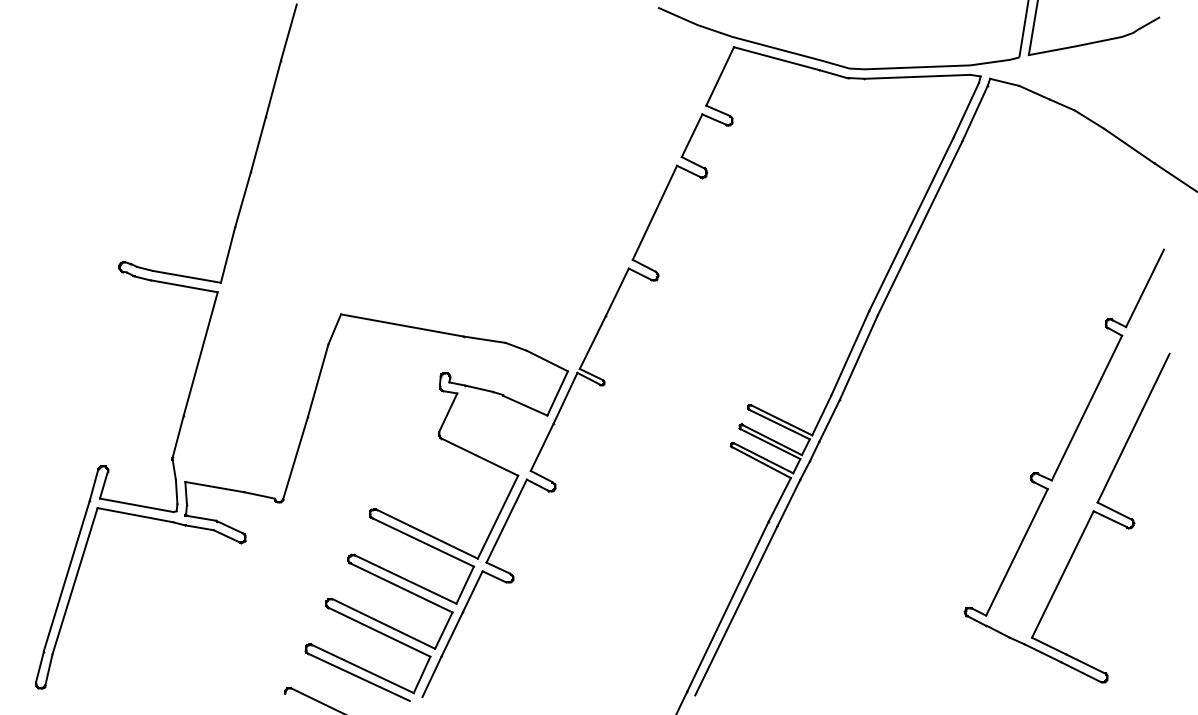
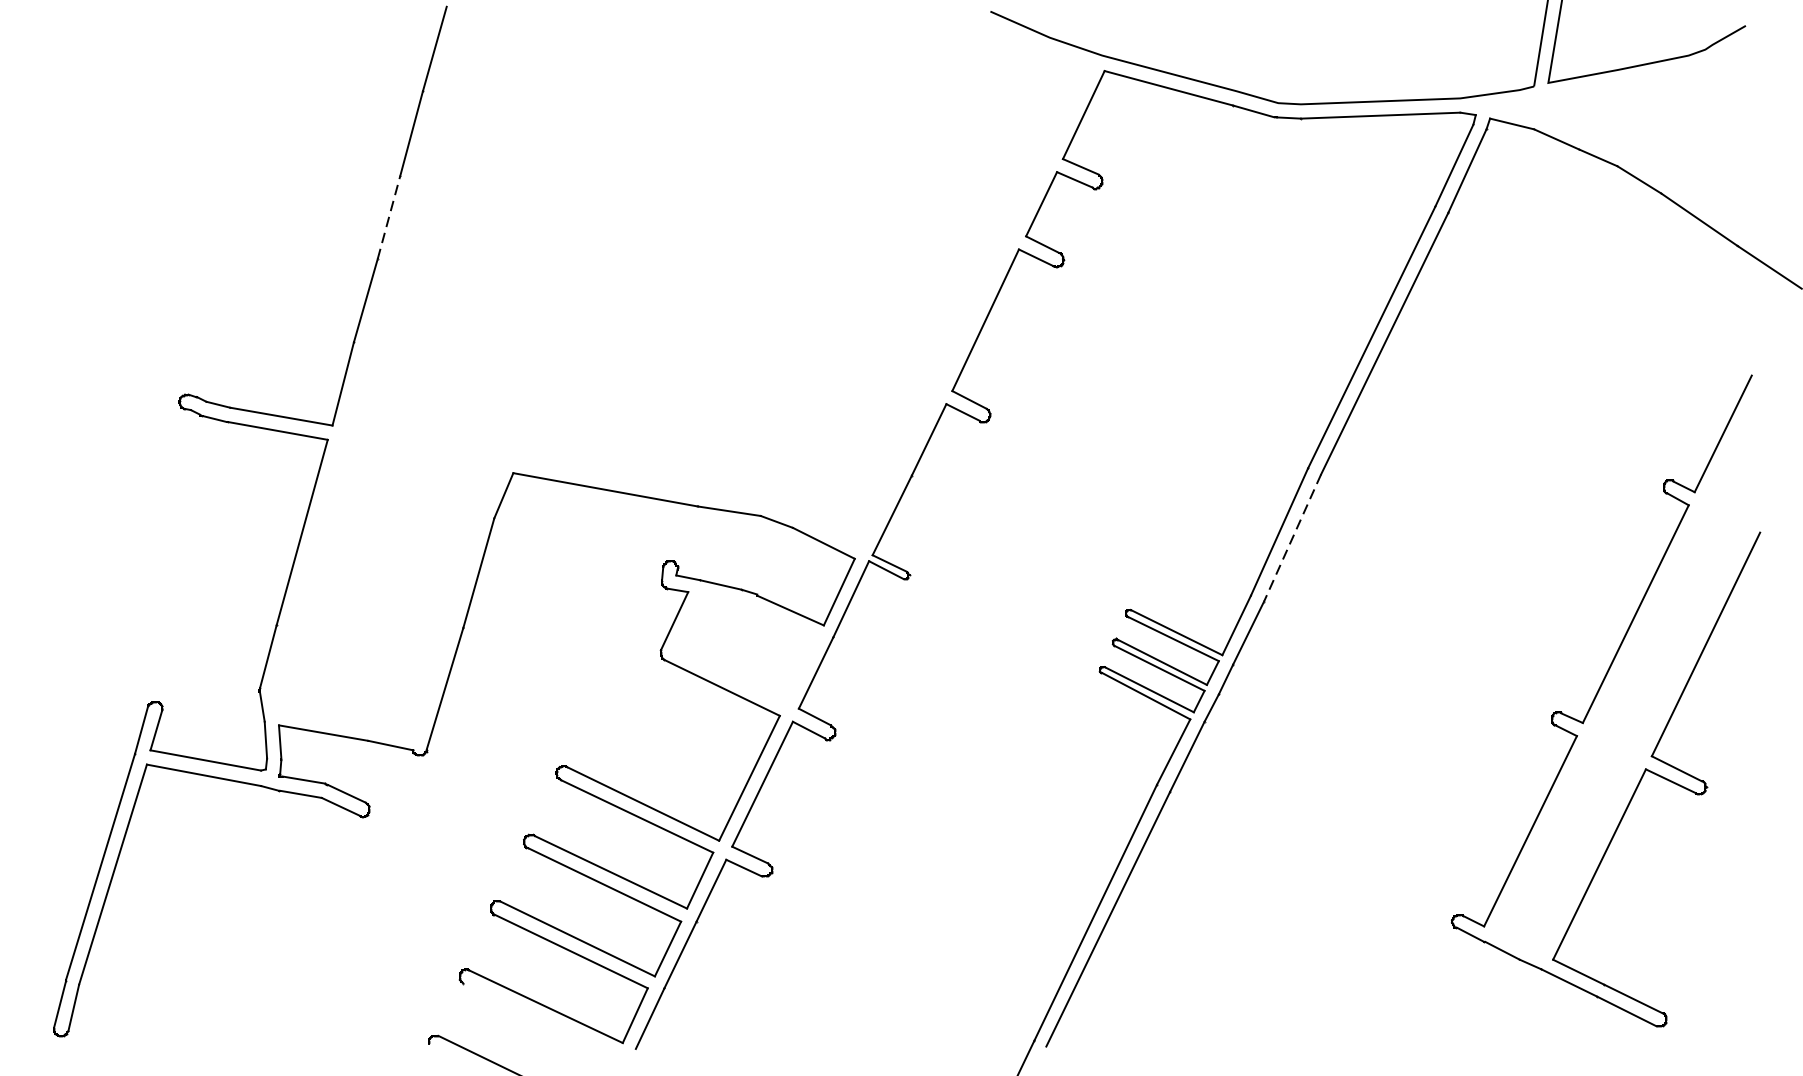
line: (258, 144) -> (389, 217), solid -> dashed
line: (858, 357) -> (1292, 538), solid -> dashed
line: (358, 676) -> (539, 1018), removed

